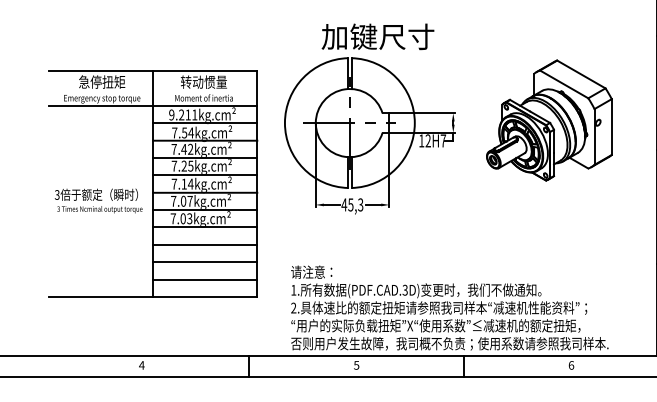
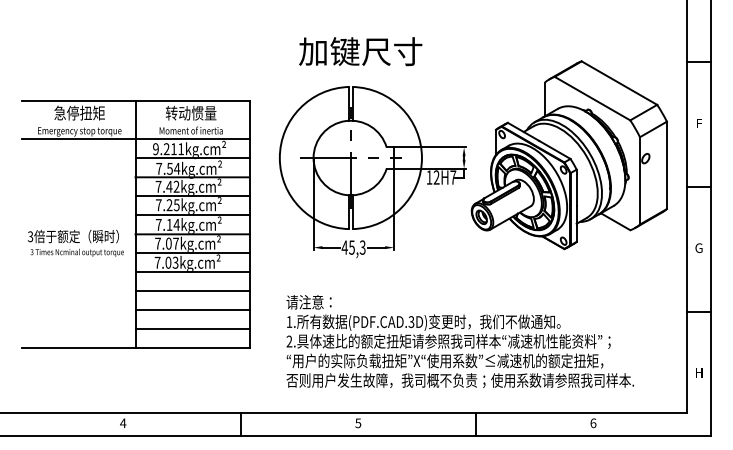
text: (377, 36) -> (360, 51), moved
part: (548, 120) -> (568, 155), size x1.43
text: (450, 308) -> (460, 341), moved

